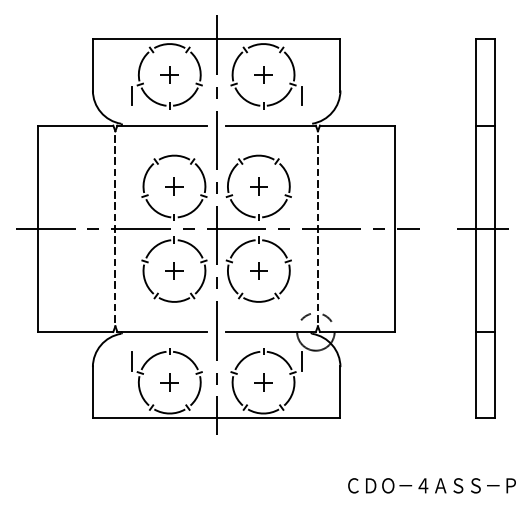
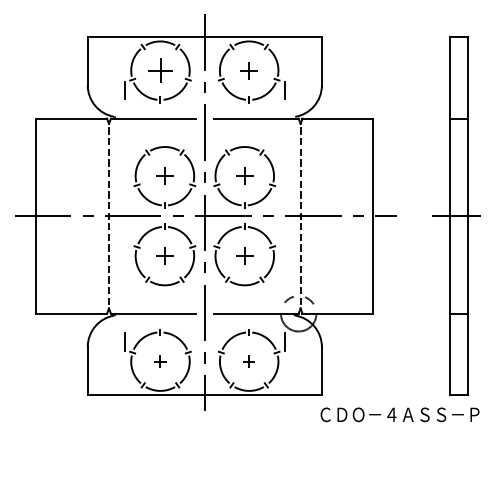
part: (169, 74) -> (160, 70), size x1.4
part: (169, 382) -> (160, 361), size x0.7
part: (263, 382) -> (249, 361), size x0.7
text: (431, 485) -> (399, 414), moved

